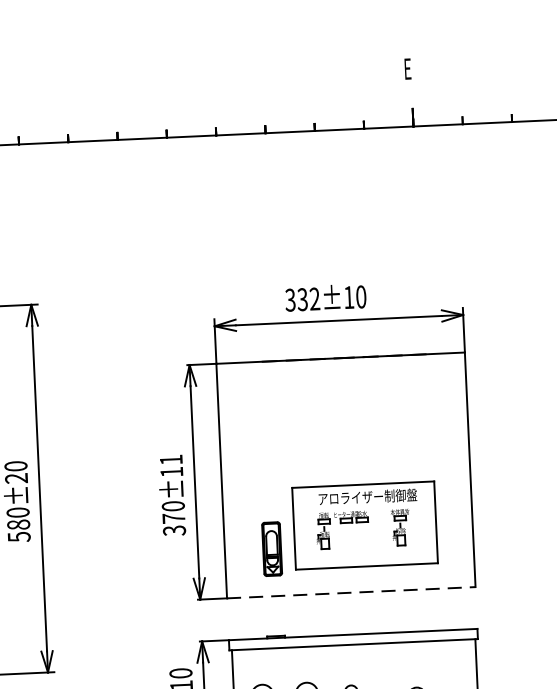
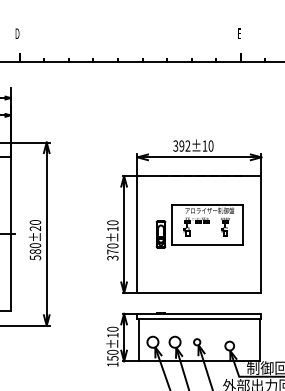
text: (302, 300) -> (181, 146), 332±10 -> 392±10
text: (170, 459) -> (112, 222), 370±11 -> 370±10
part: (348, 529) -> (199, 226), moved
line: (351, 591) -> (199, 292), dashed -> solid

